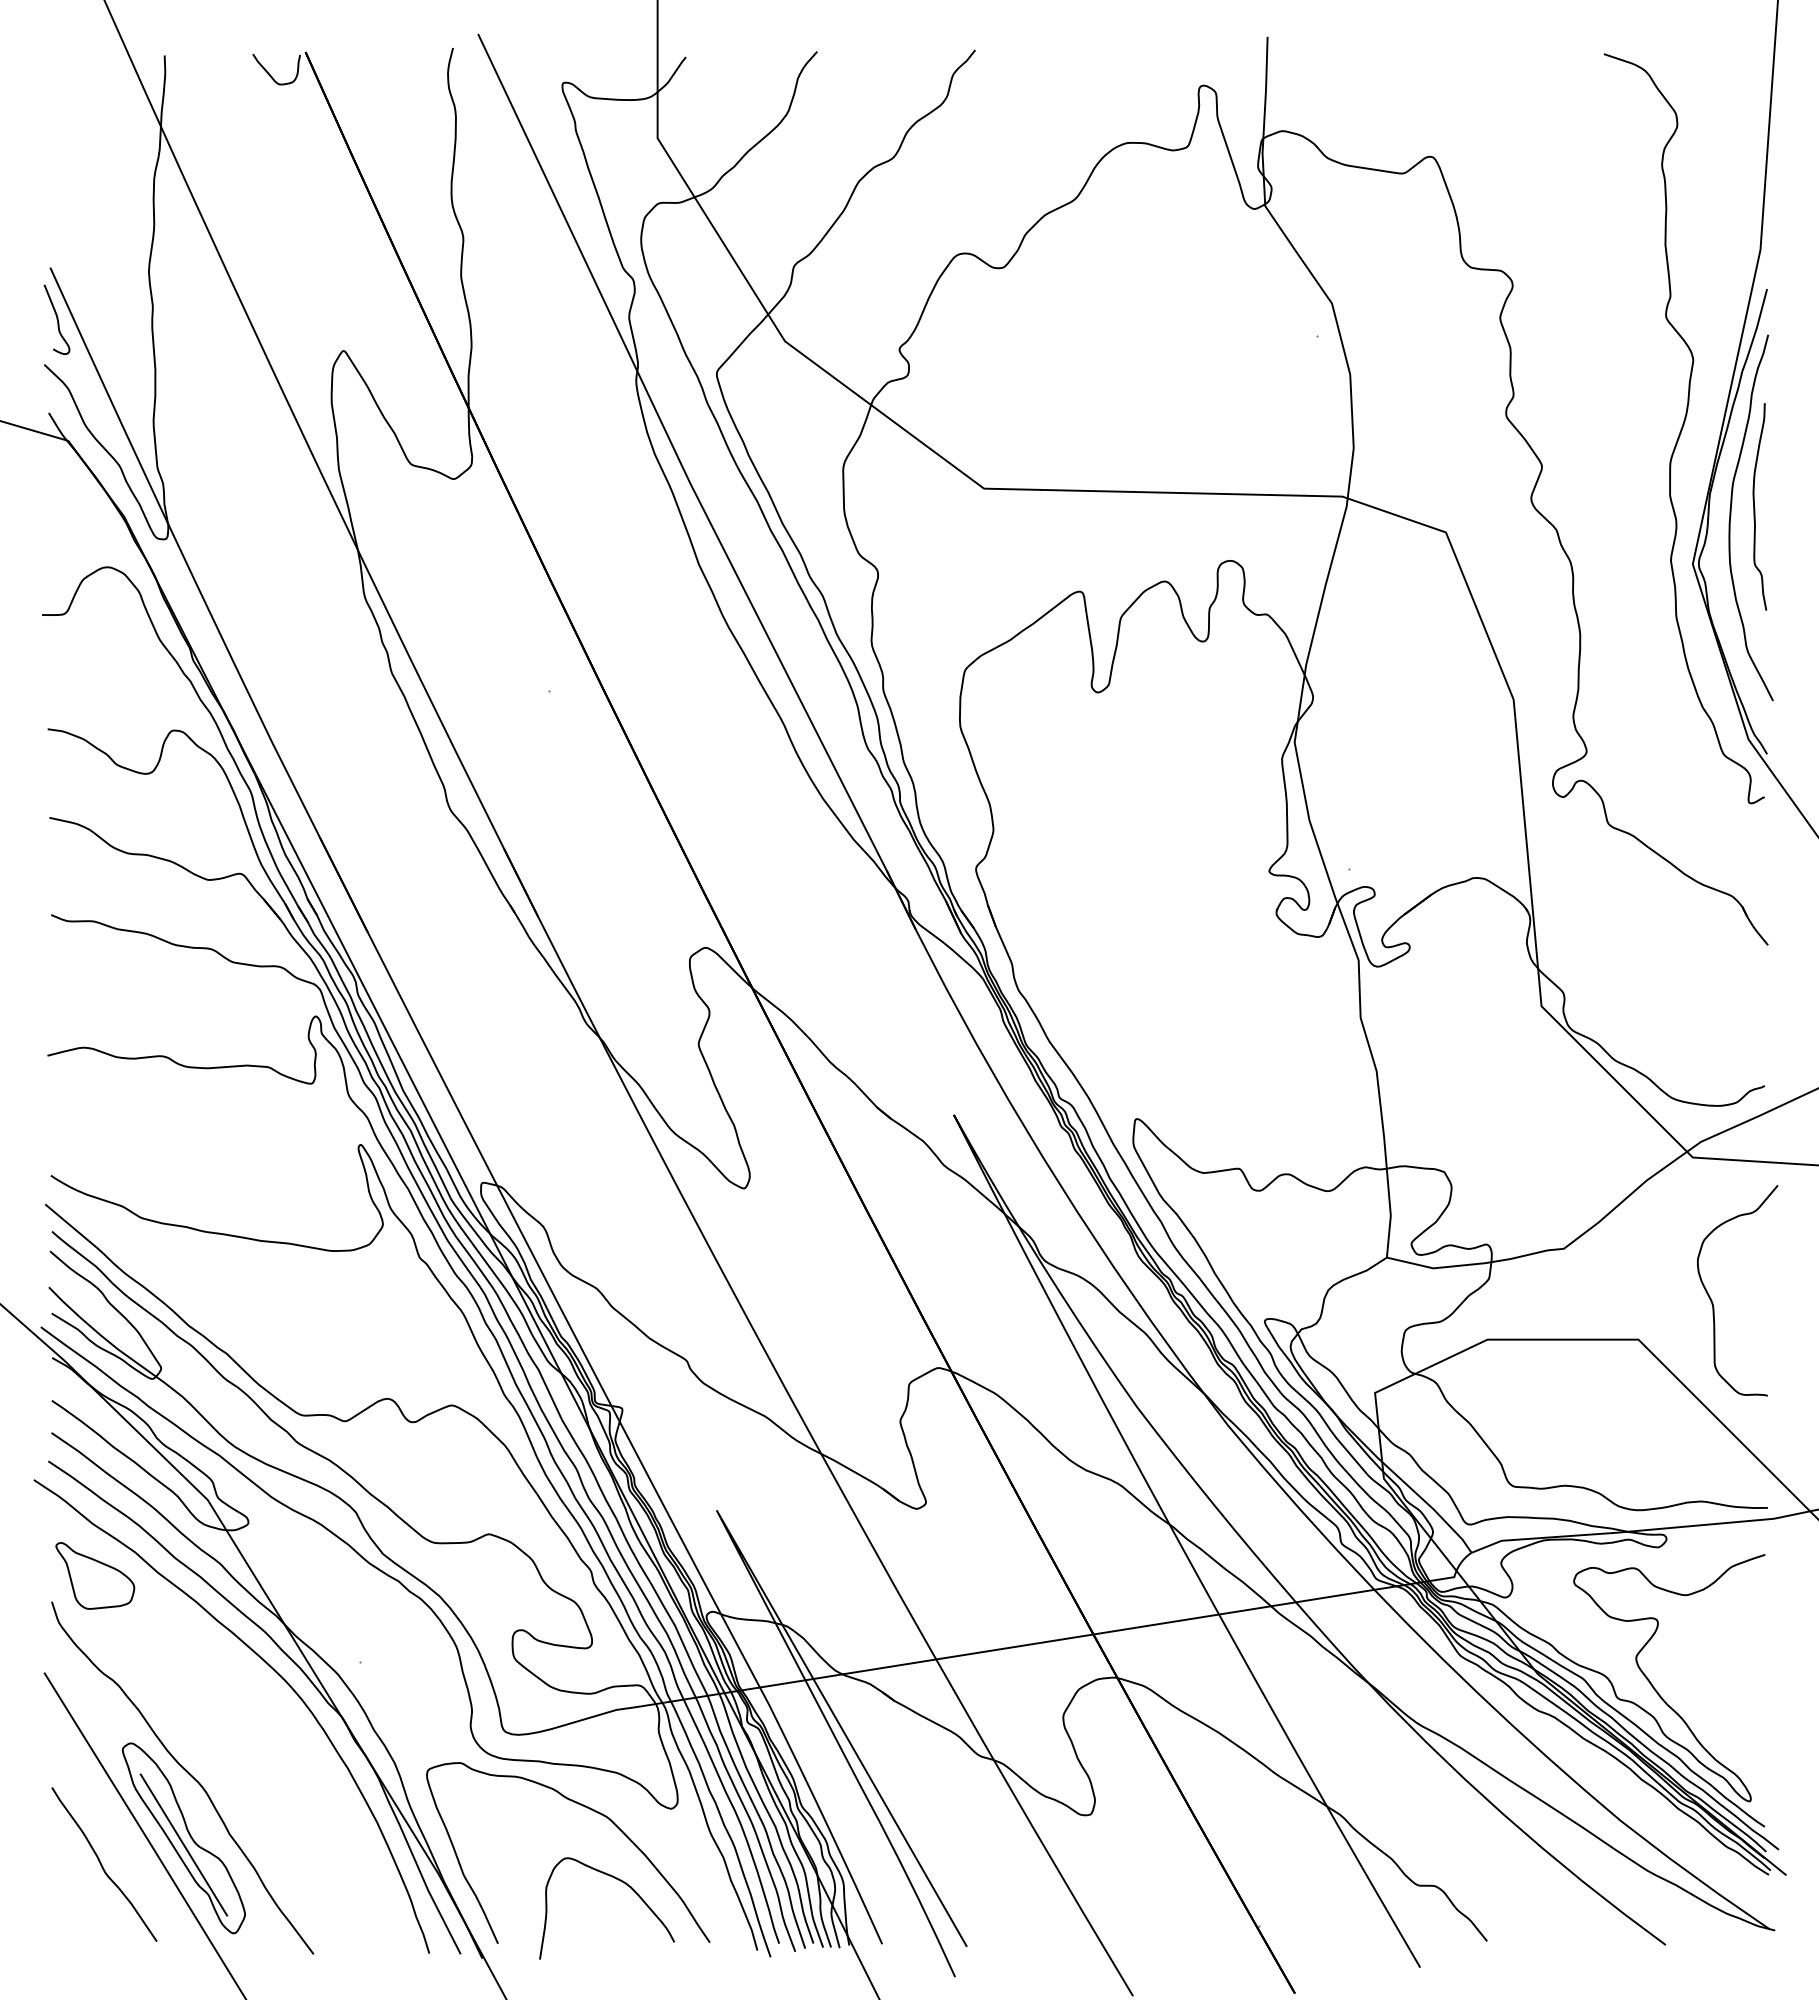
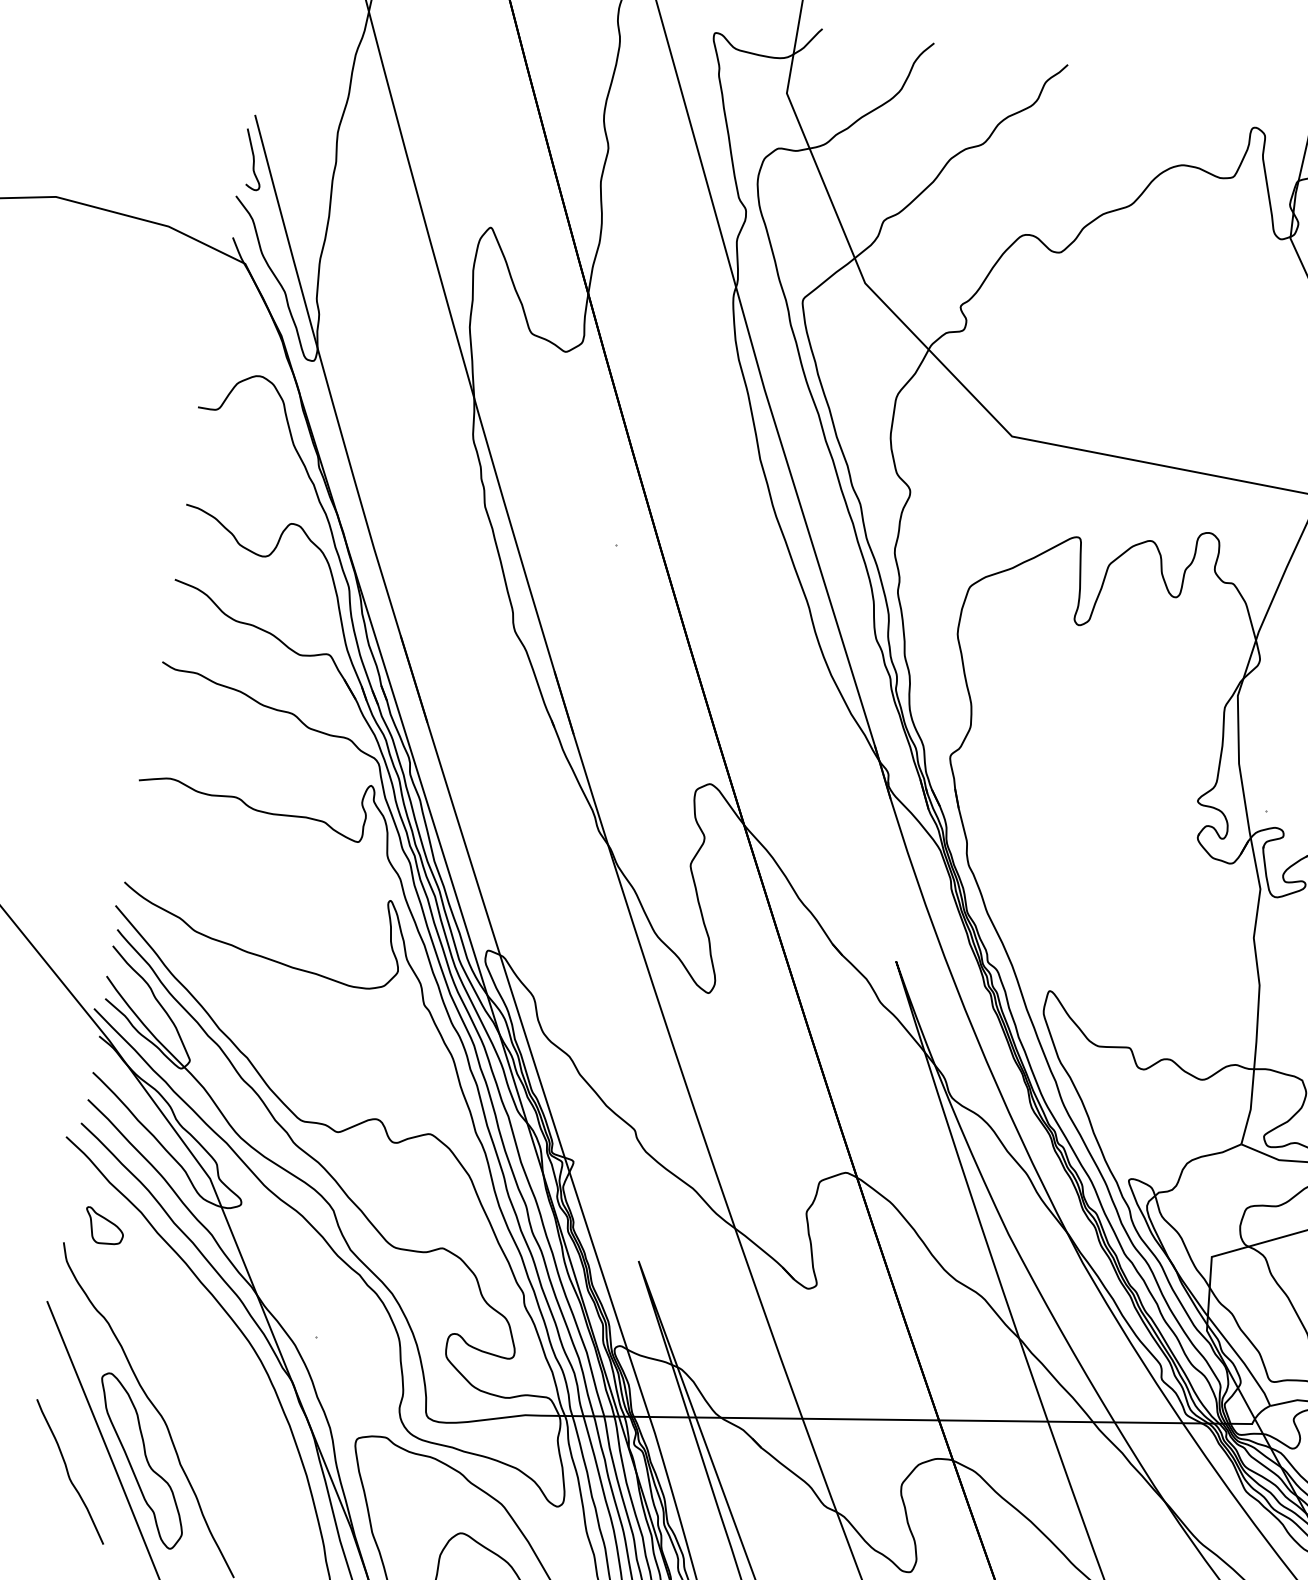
part: (95, 1575) -> (104, 1226), size x0.6
line: (183, 1844) -> (139, 1466), removed

